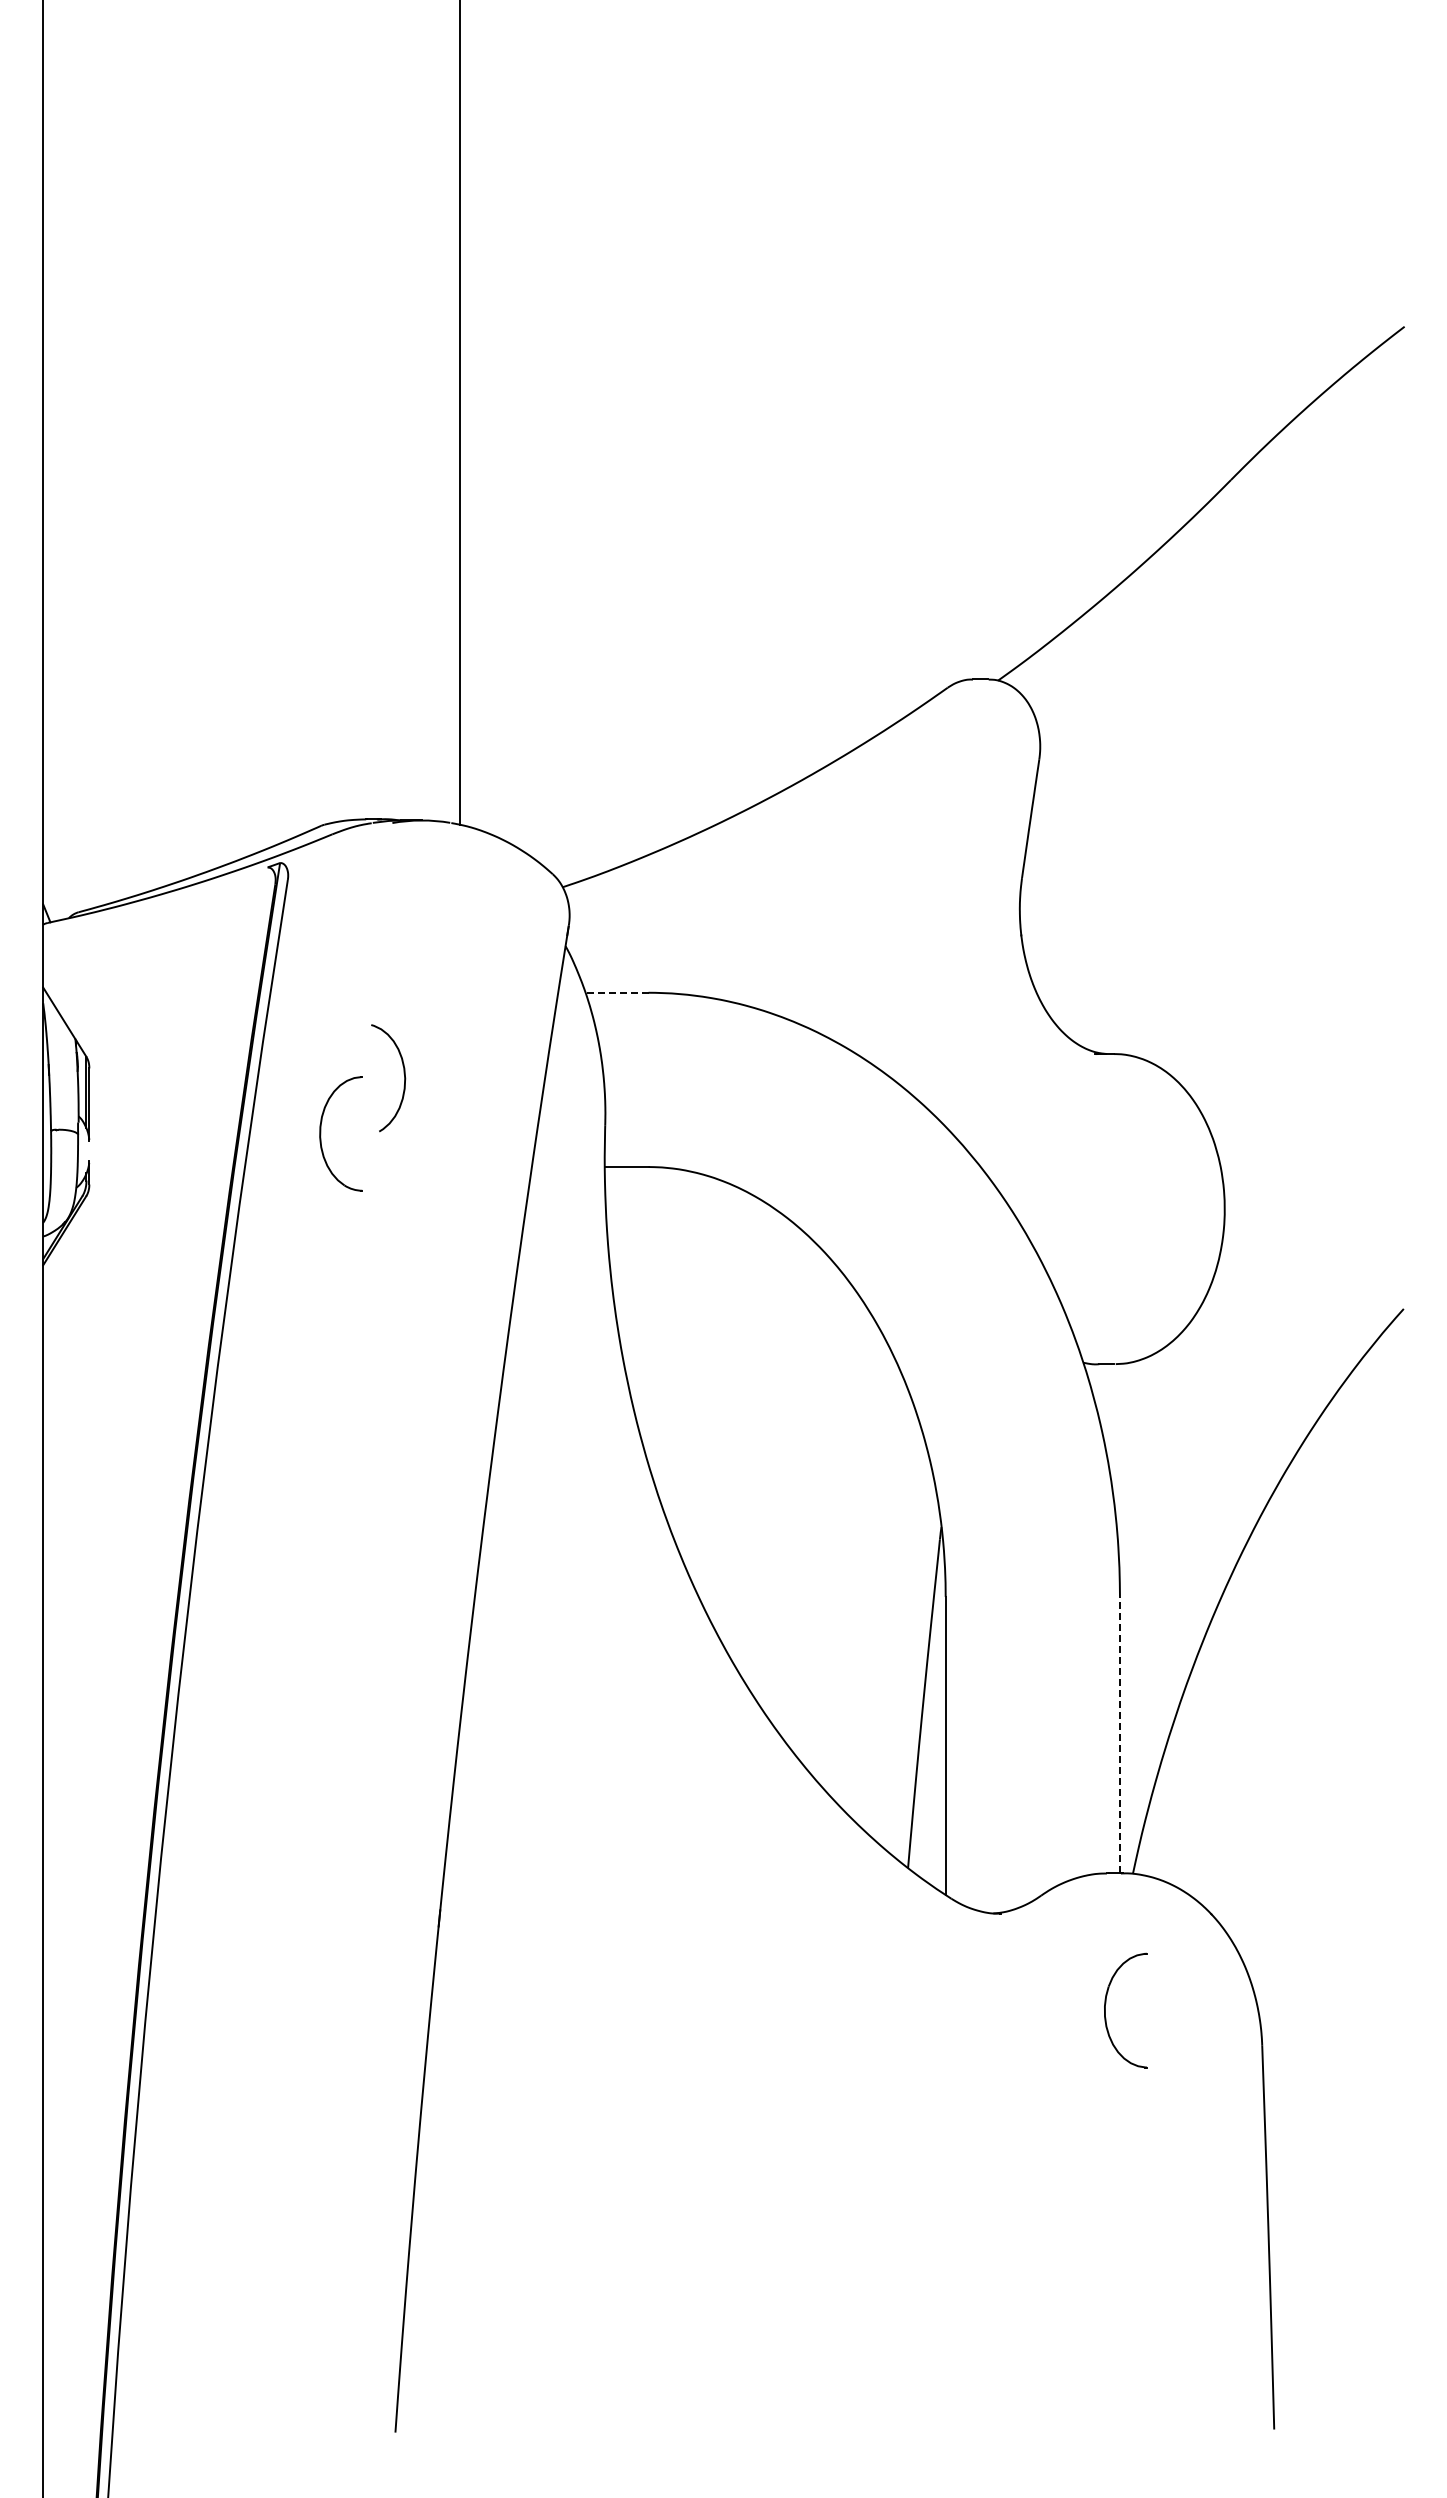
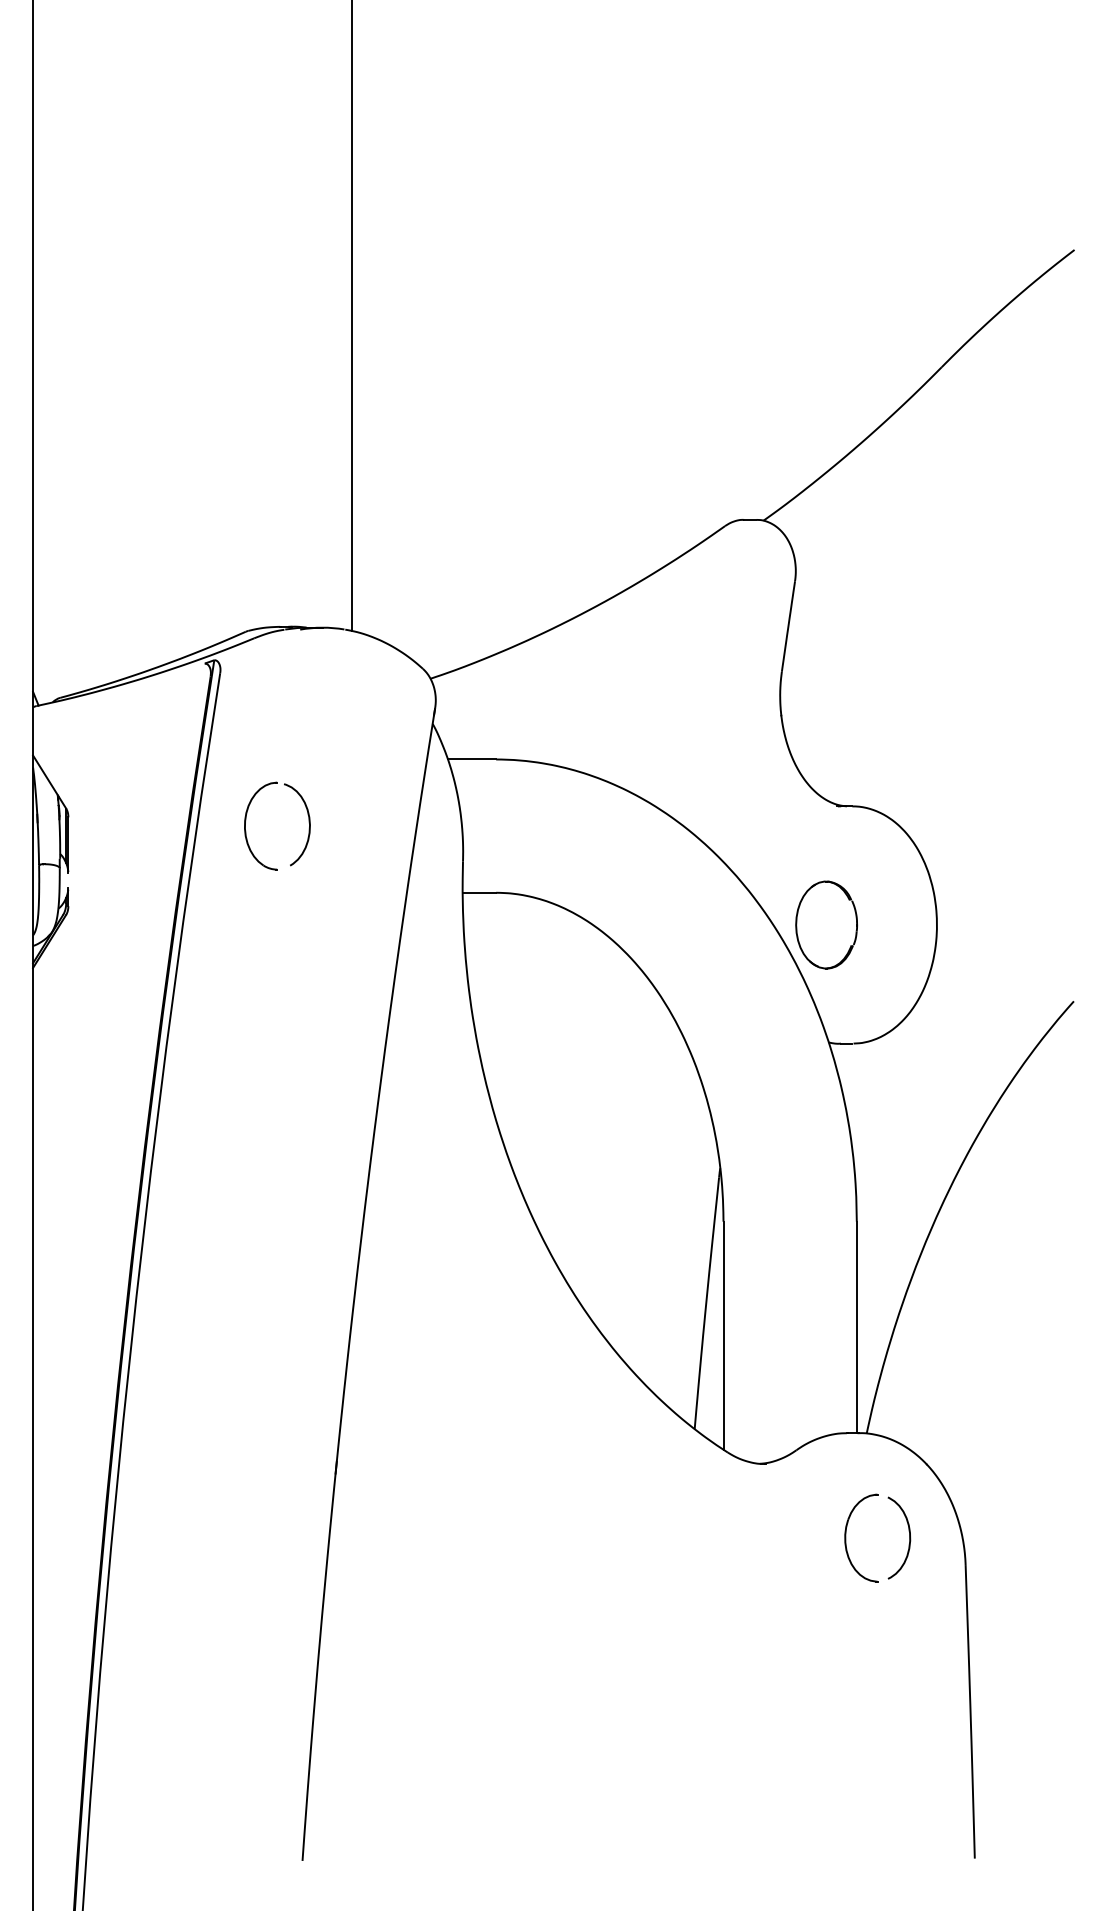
line: (617, 992) -> (472, 759), dashed -> solid
part: (321, 1133) -> (245, 825), moved
part: (1080, 1208) -> (826, 924), added
line: (1119, 1734) -> (856, 1326), dashed -> solid
curve: (1188, 2010) -> (909, 1538), added

